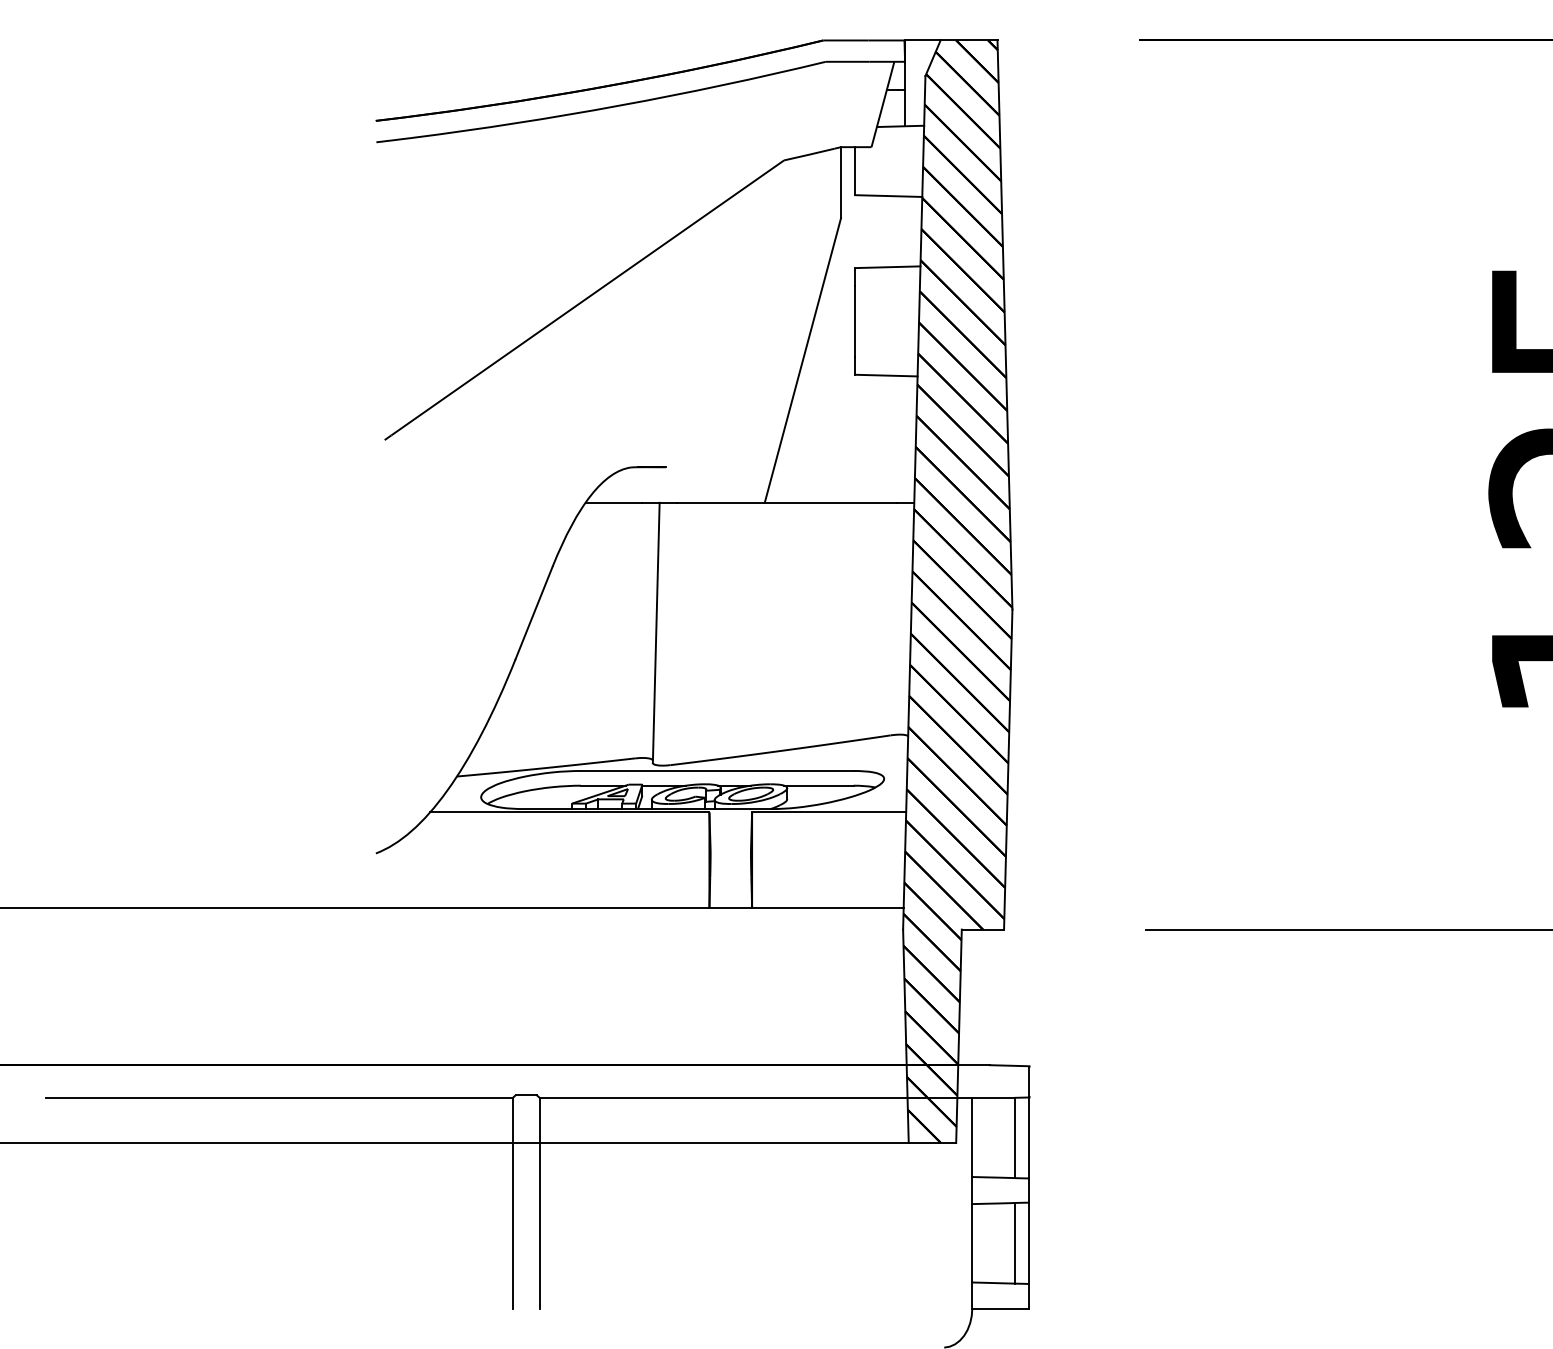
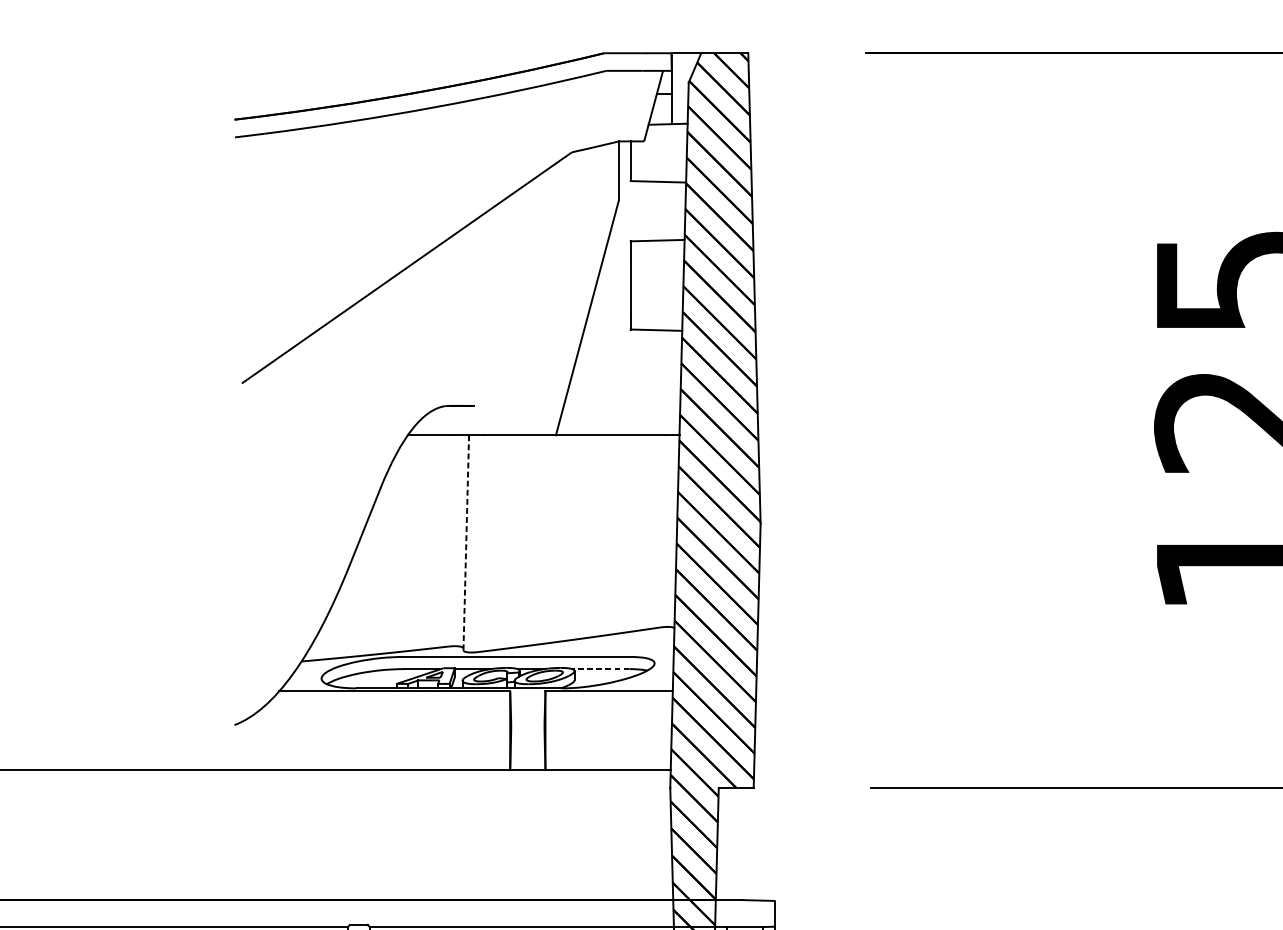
line: (656, 633) -> (466, 543), solid -> dashed
line: (818, 785) -> (600, 668), solid -> dashed

